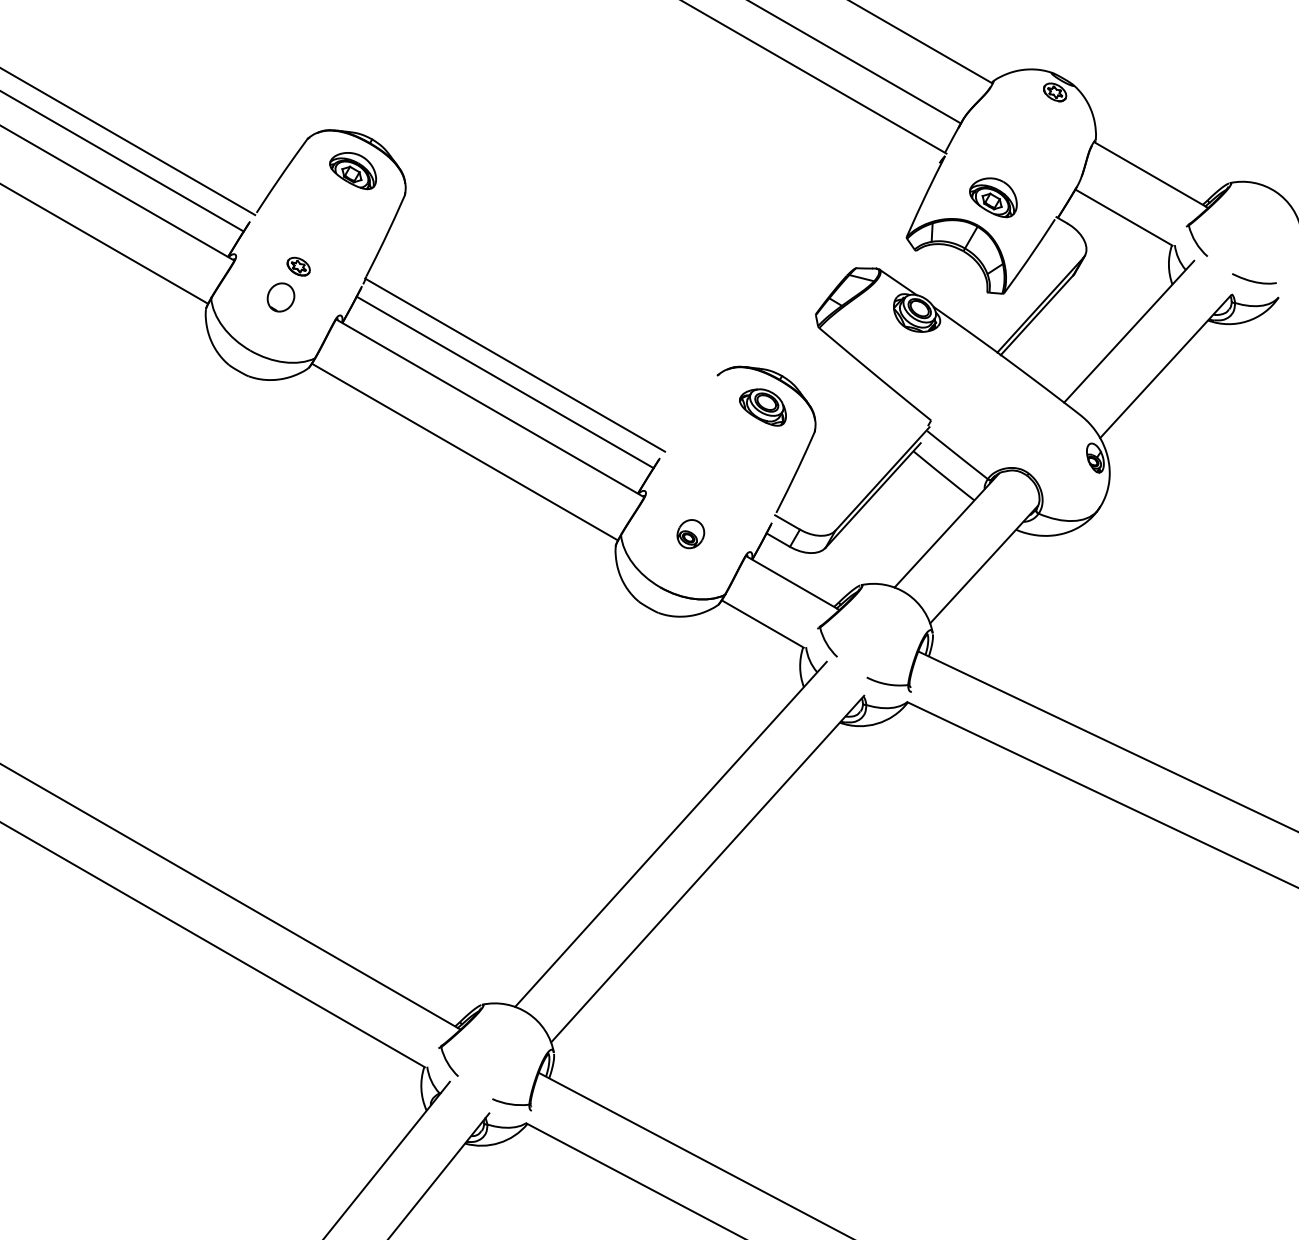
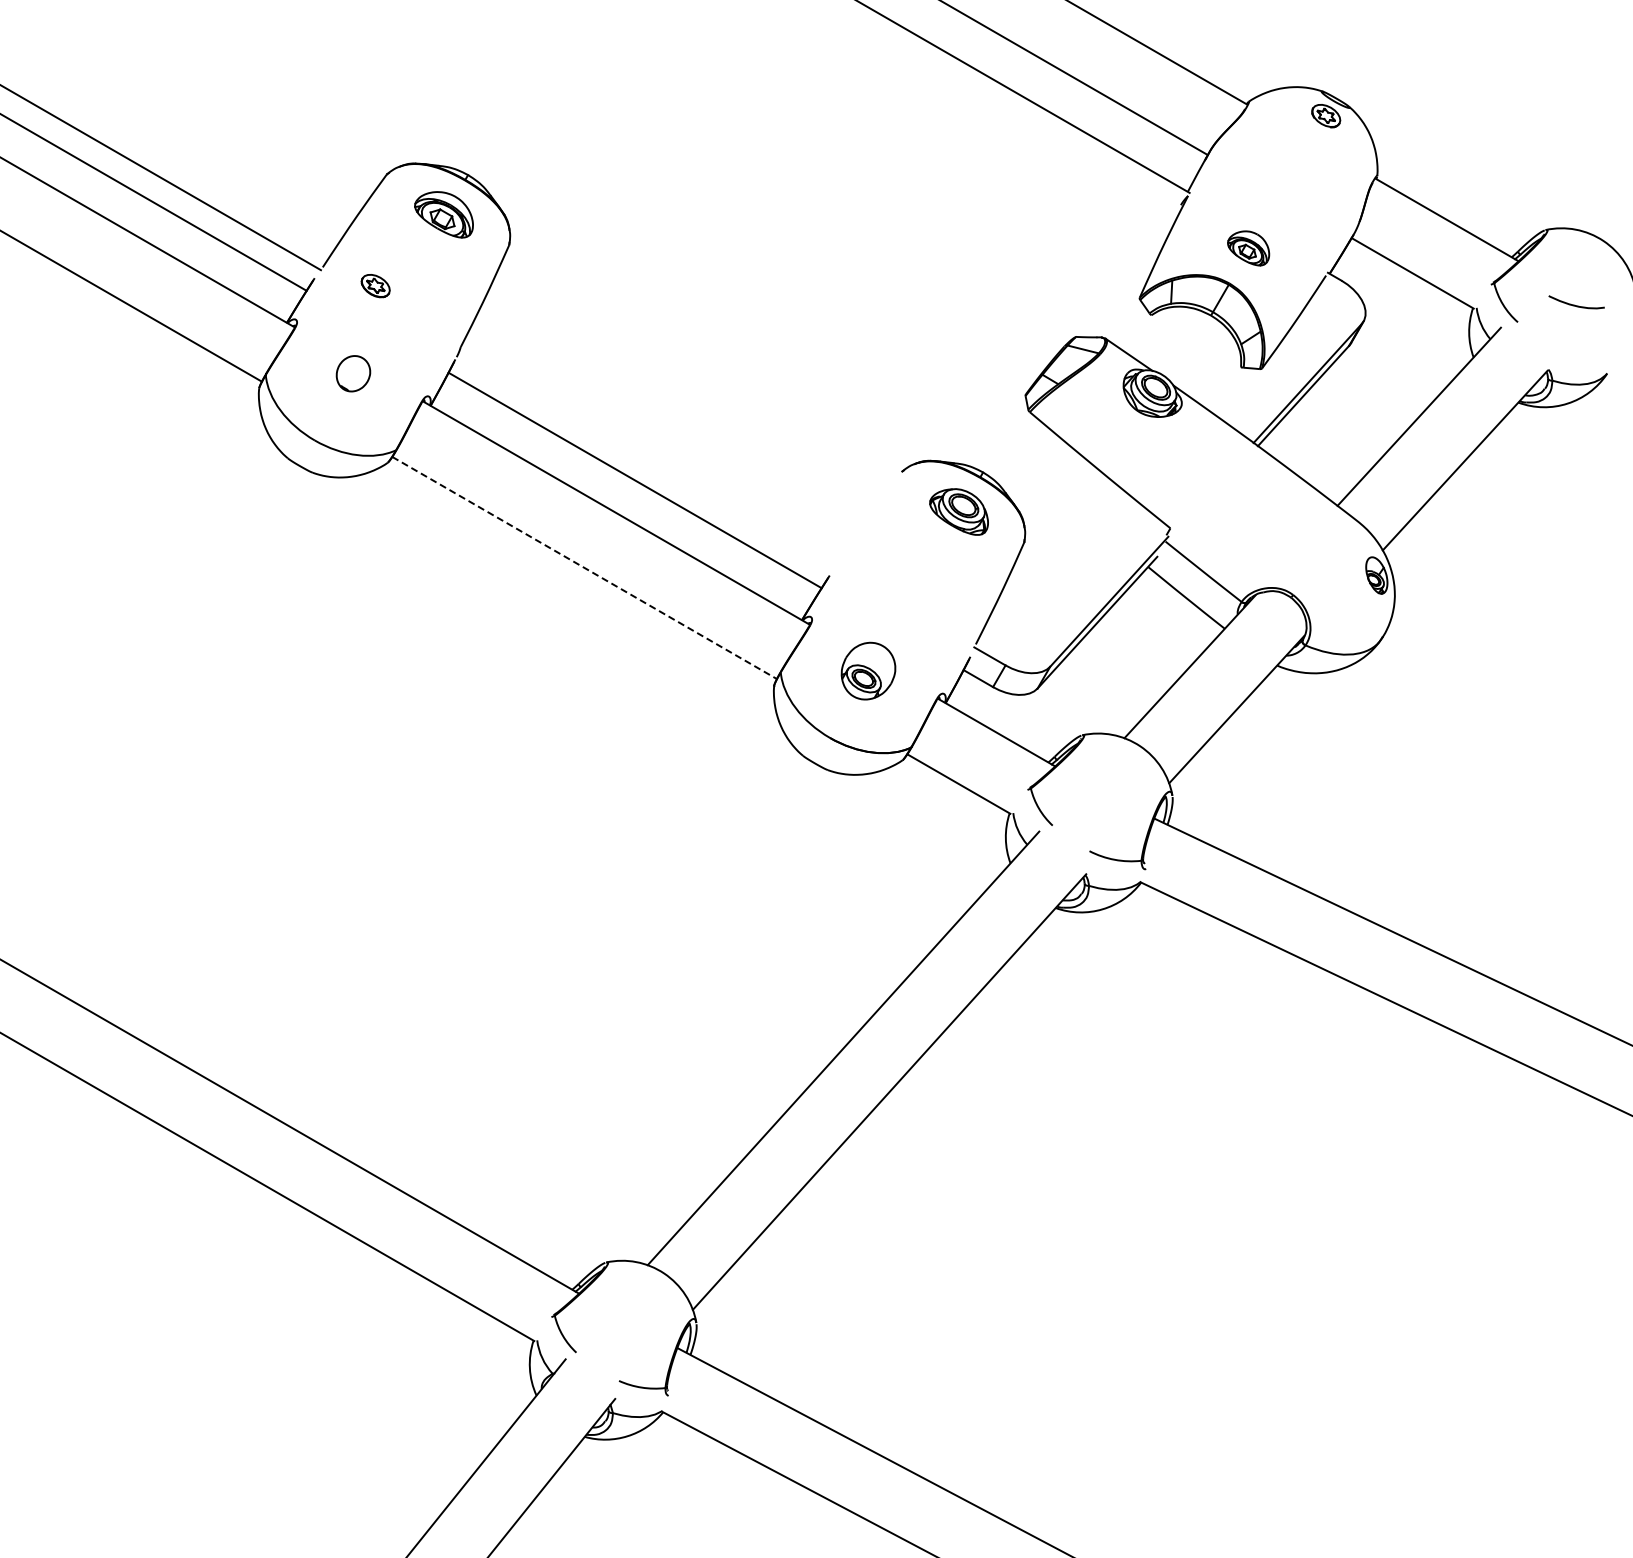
part: (993, 197) -> (1248, 248), size x0.7
part: (298, 267) -> (375, 286), moved
curve: (1252, 280) -> (1574, 304), moved
line: (515, 364) -> (647, 458), removed
line: (465, 452) -> (585, 568), solid -> dashed
part: (690, 533) -> (868, 670), size x1.6

